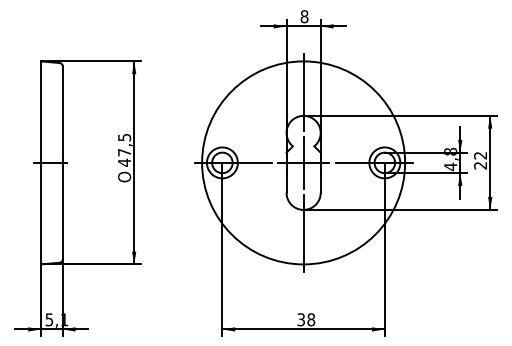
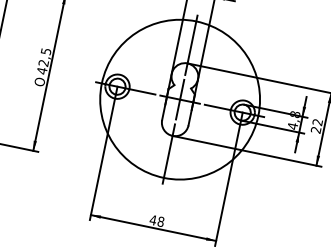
text: (124, 152) -> (43, 63), 47,5 -> 42,5
text: (301, 319) -> (153, 220), 38 -> 48

